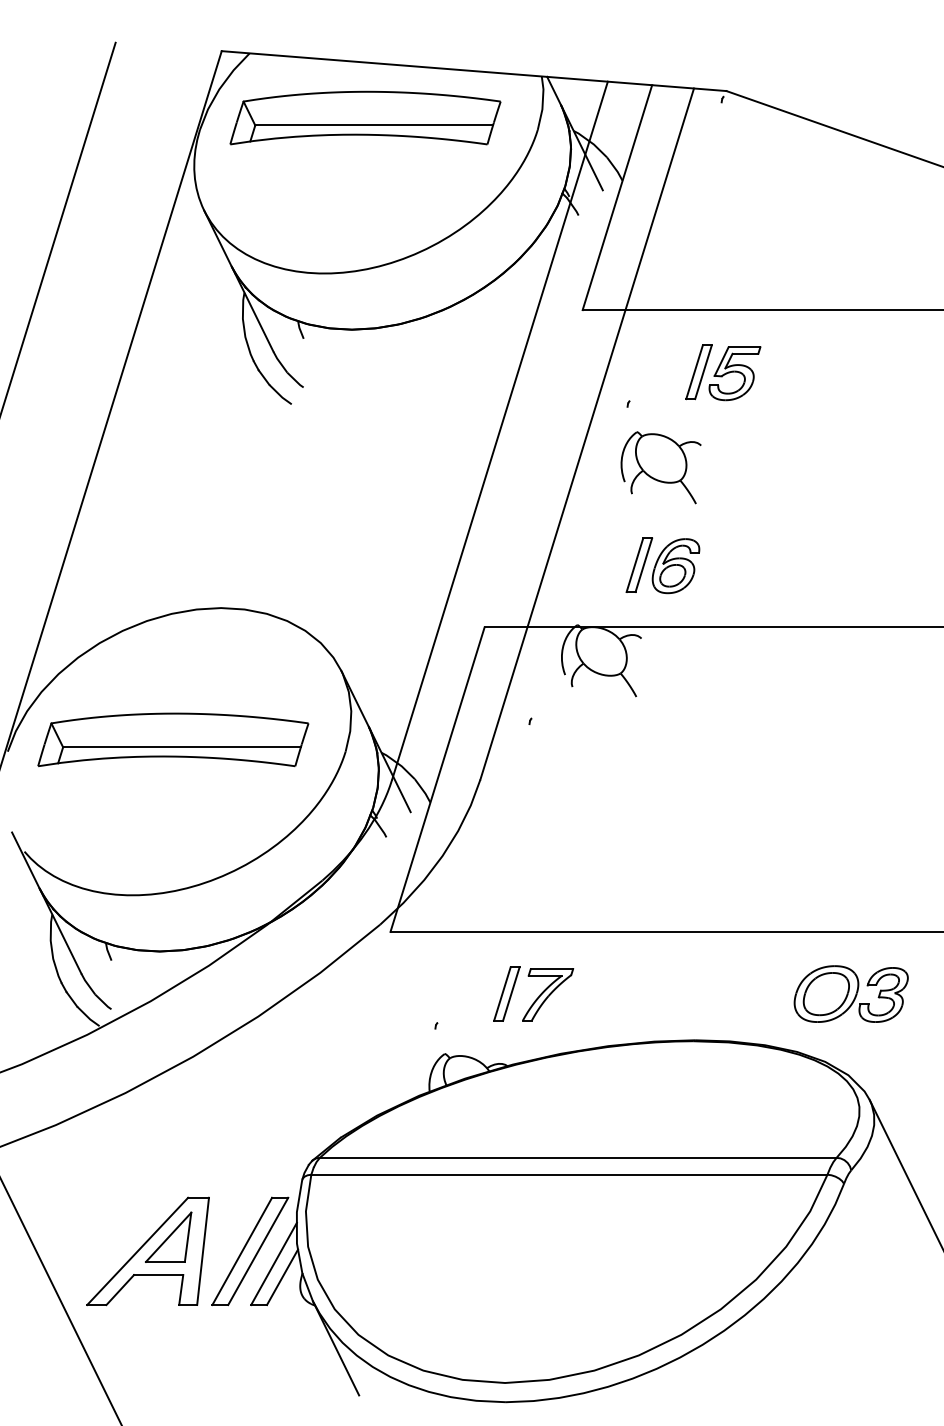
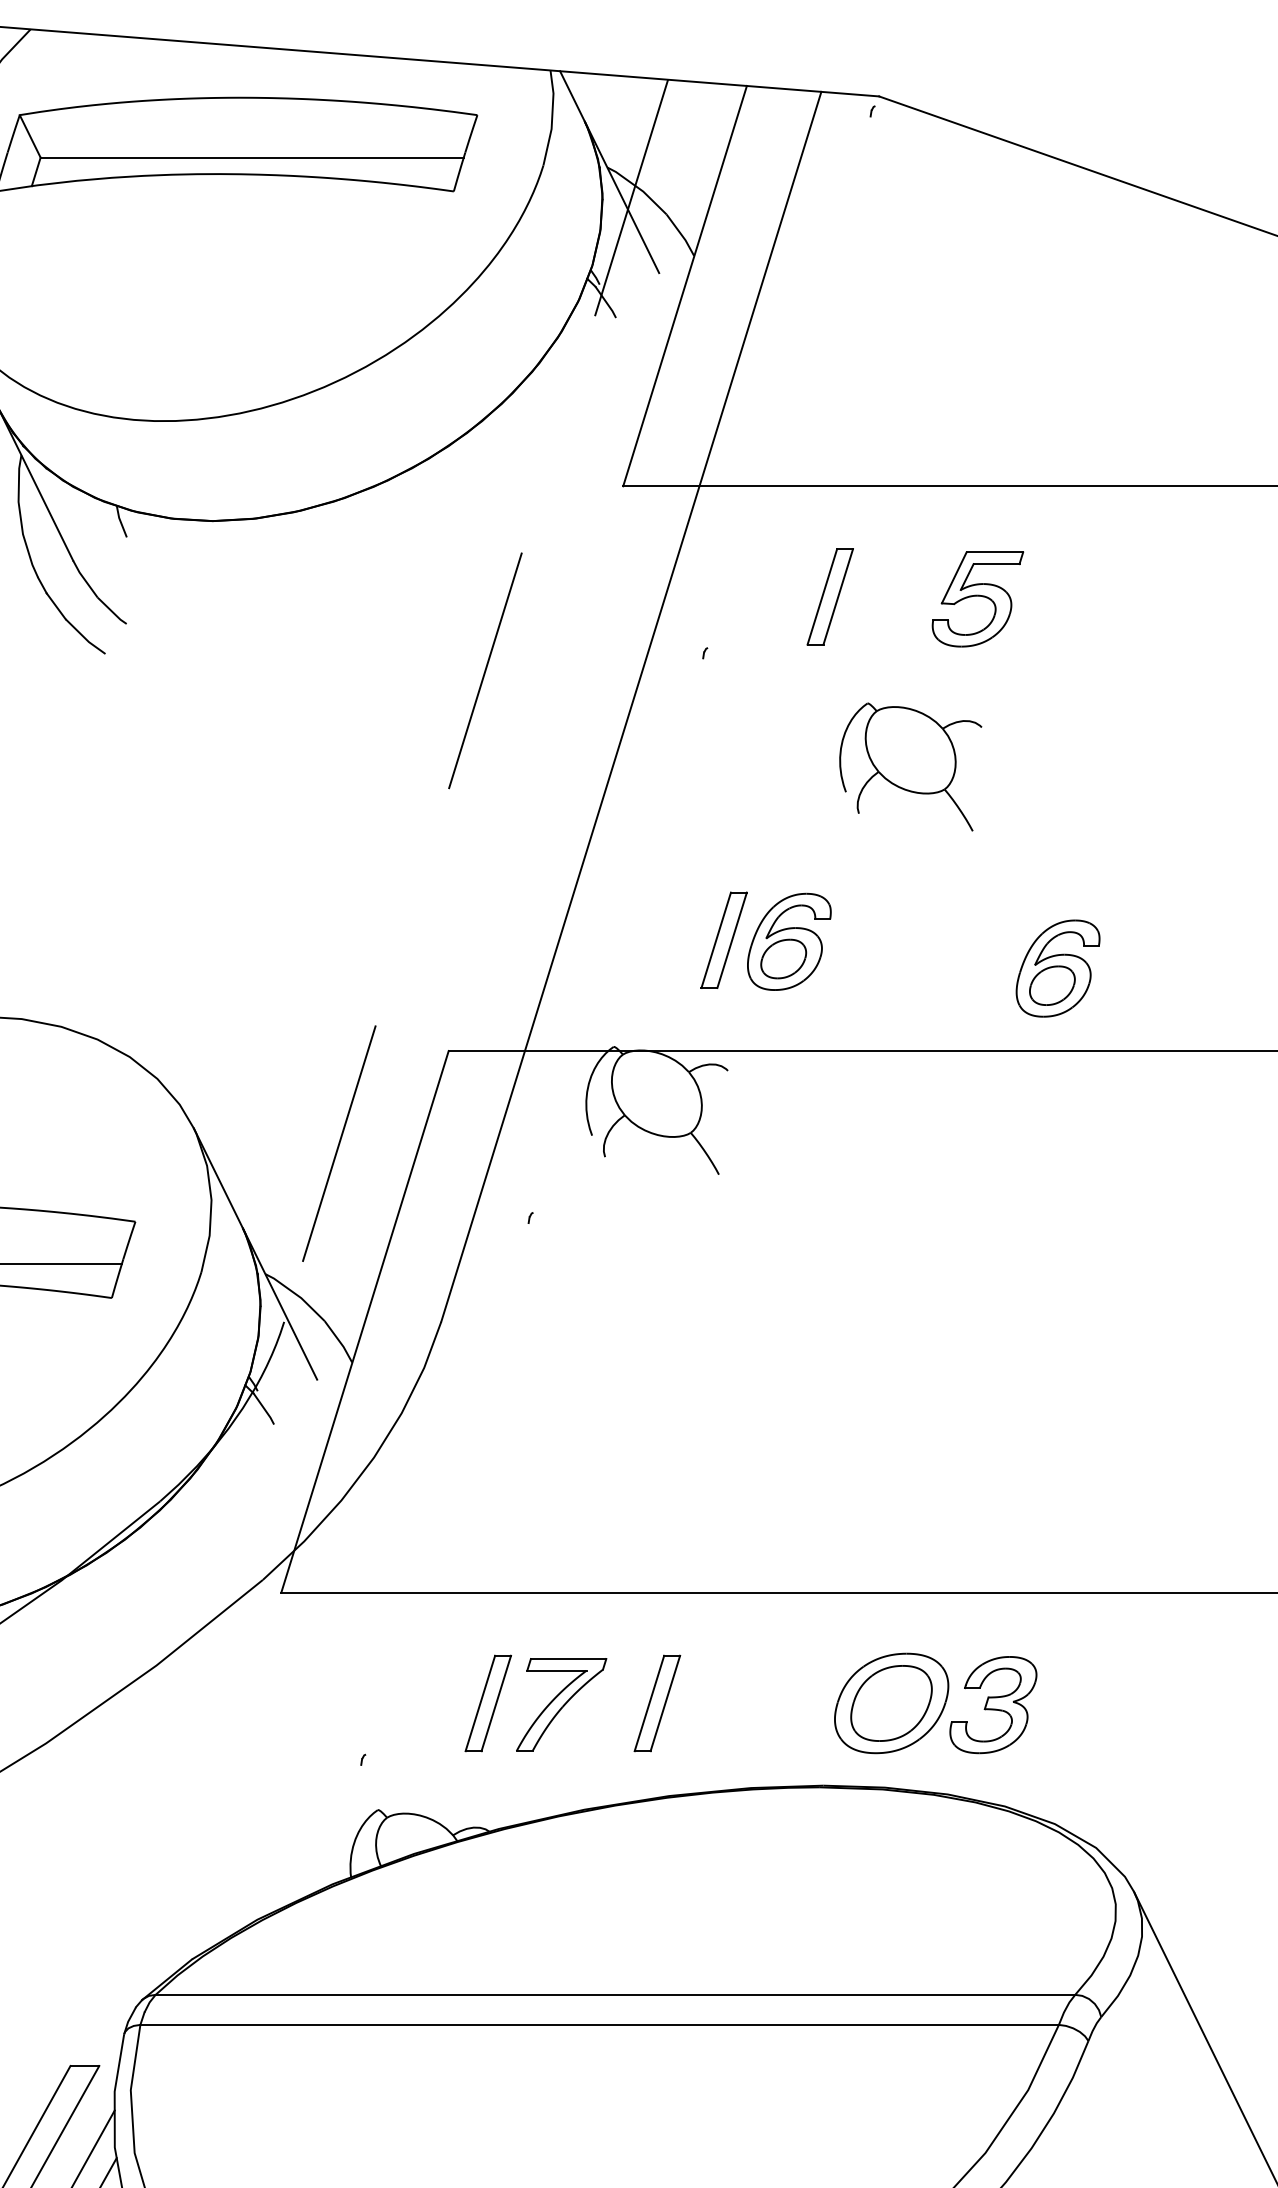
part: (734, 373) -> (977, 599), moved
line: (499, 431) -> (475, 702), solid -> dashed
part: (660, 467) -> (909, 766), moved
part: (826, 581) -> (1057, 969), added
part: (601, 993) -> (656, 1702), added
part: (850, 993) -> (934, 1702), moved

